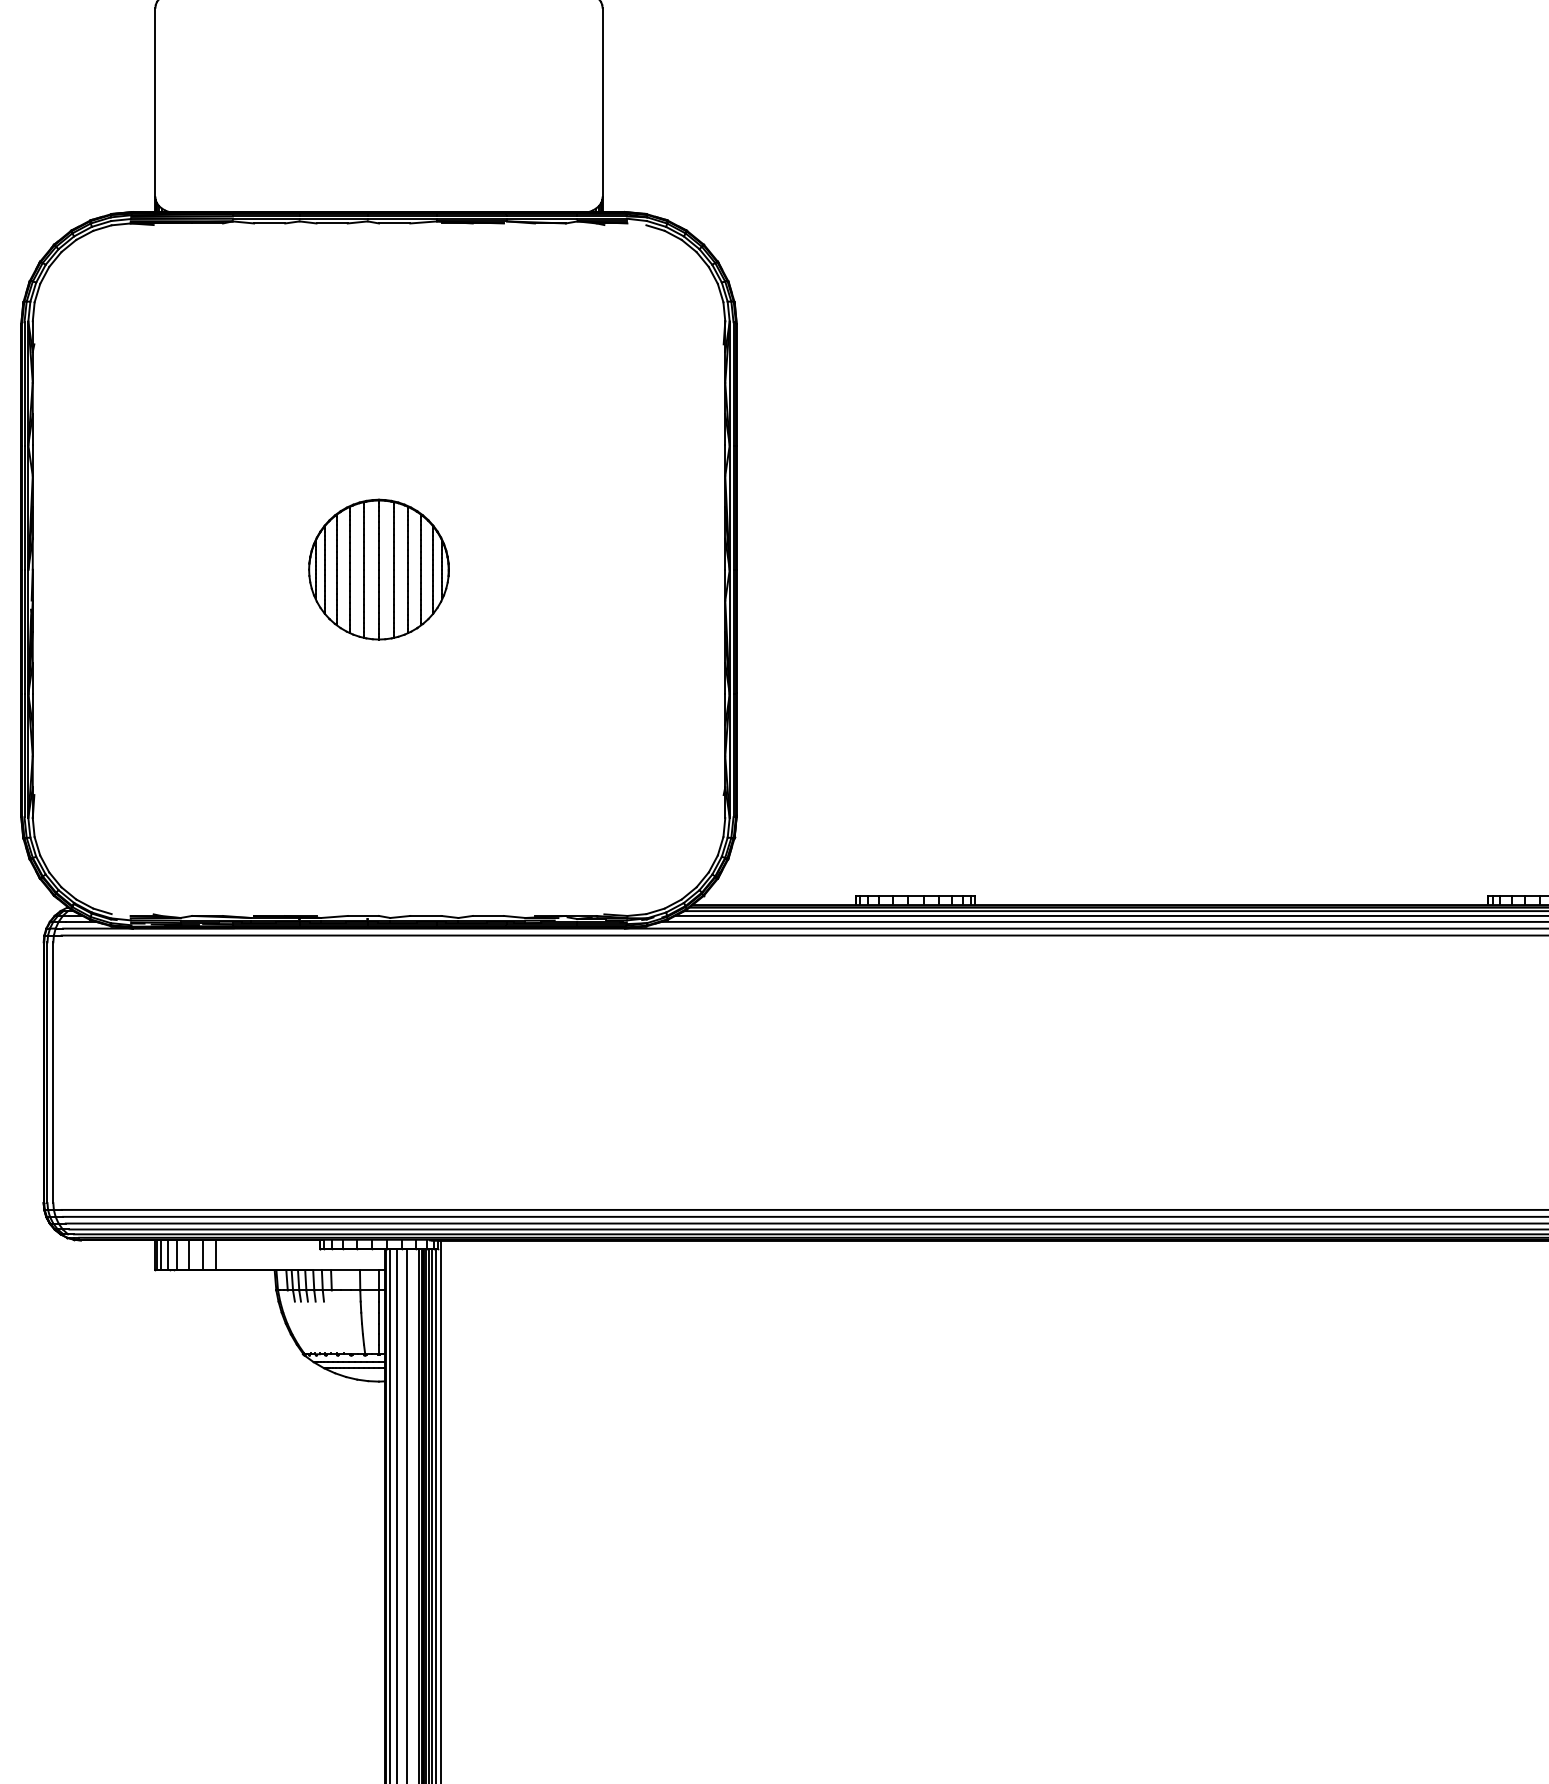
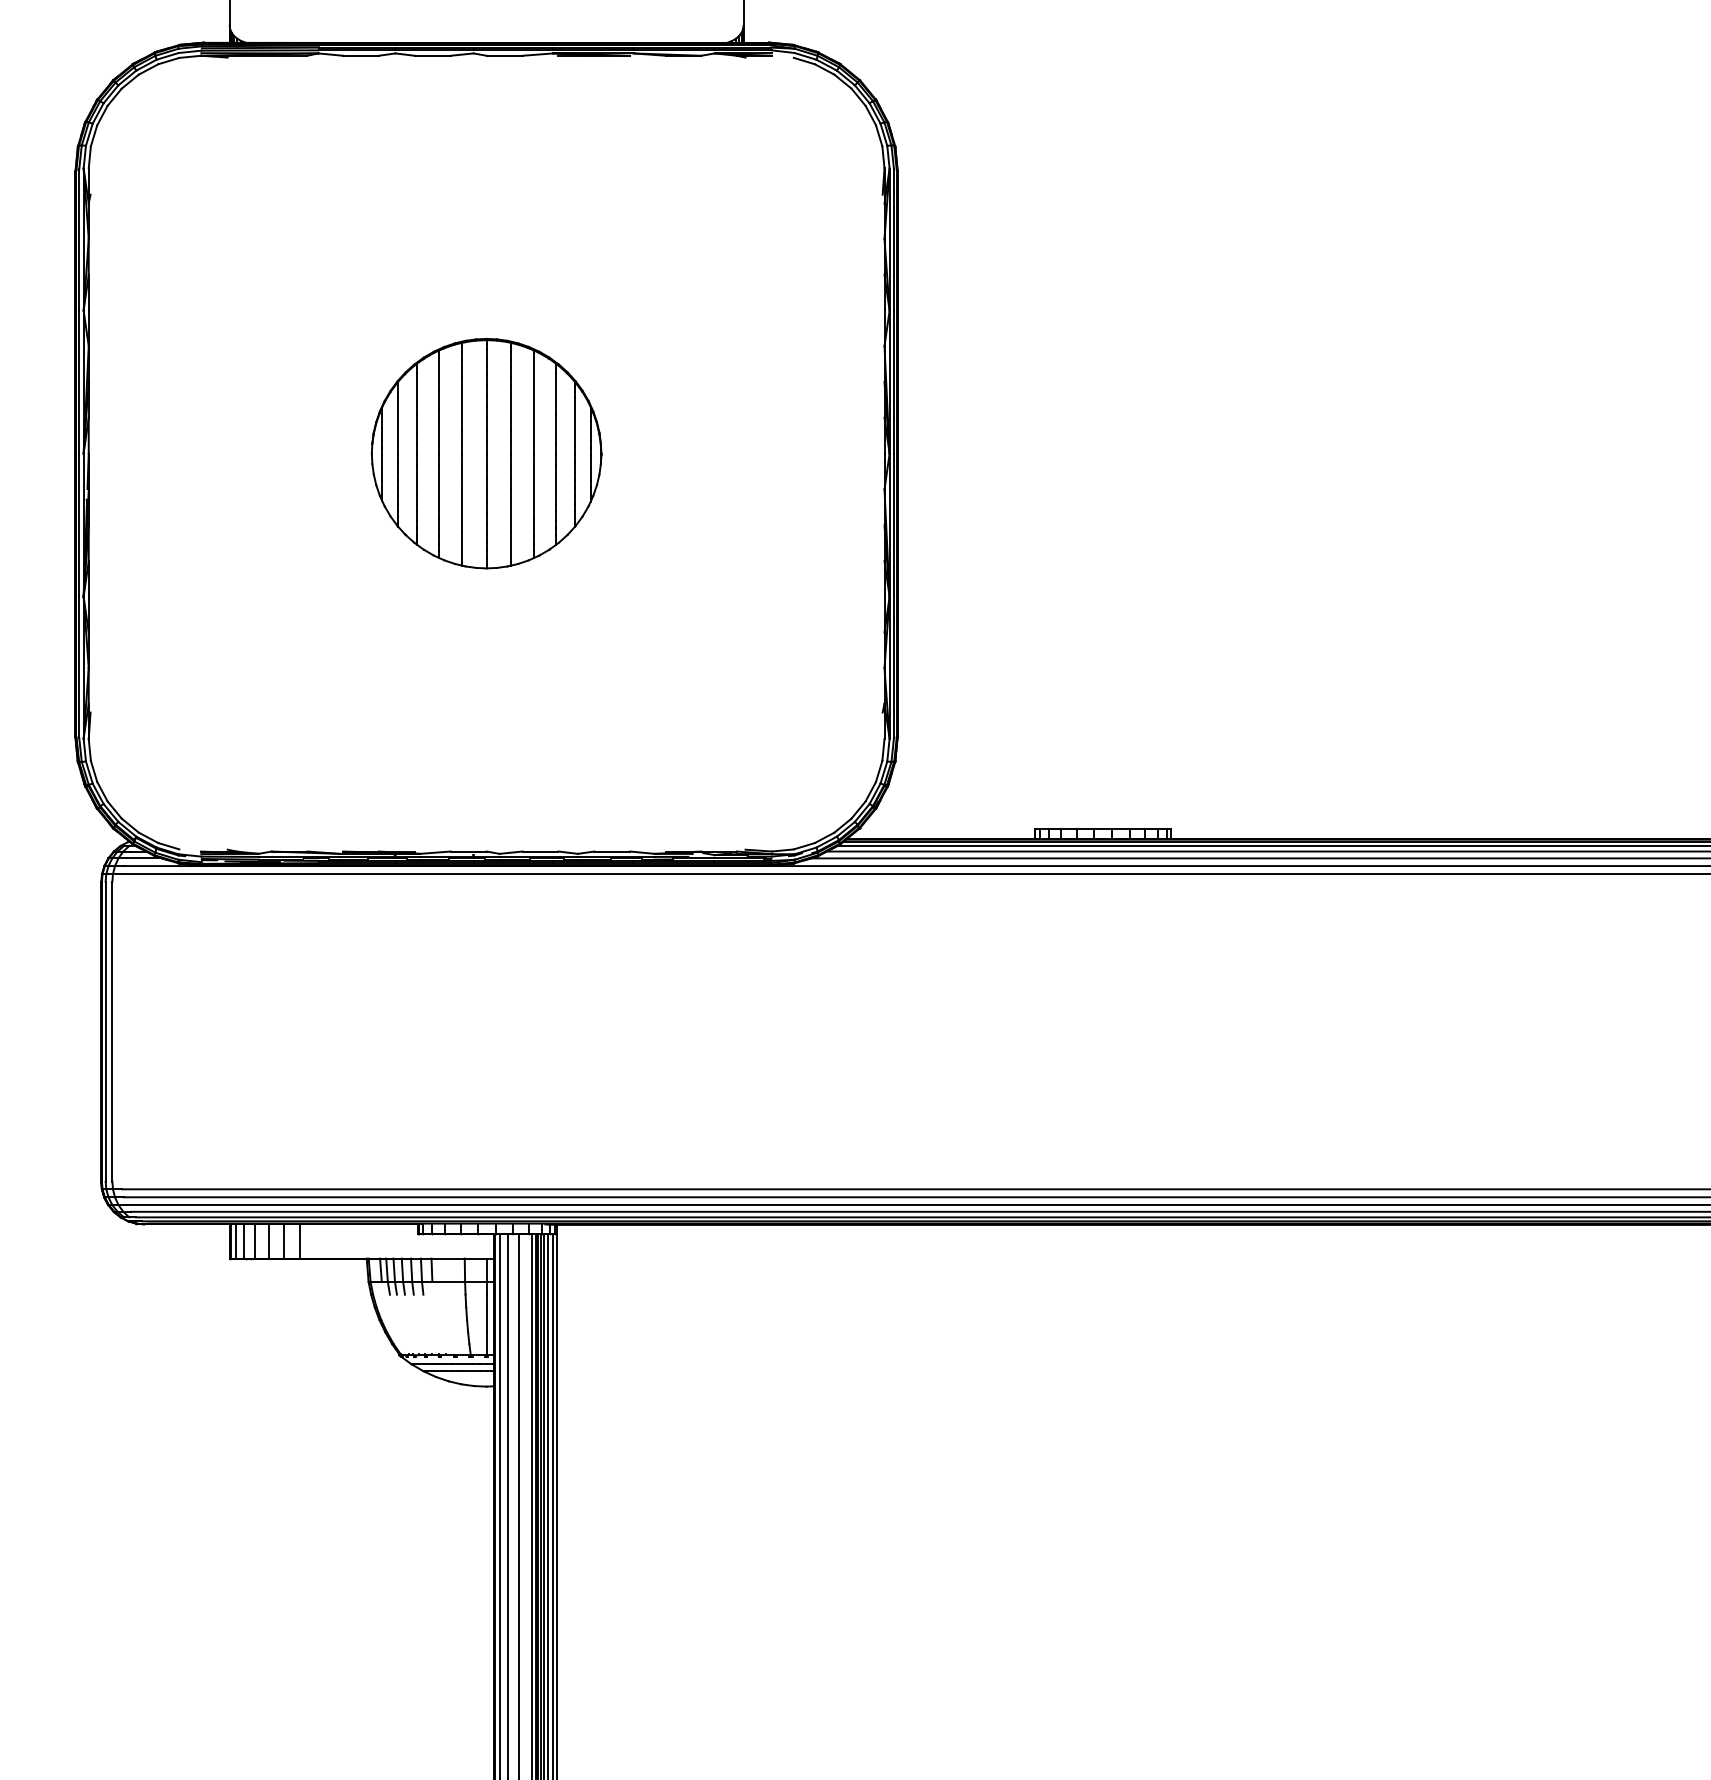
part: (378, 569) -> (486, 453), size x1.43

